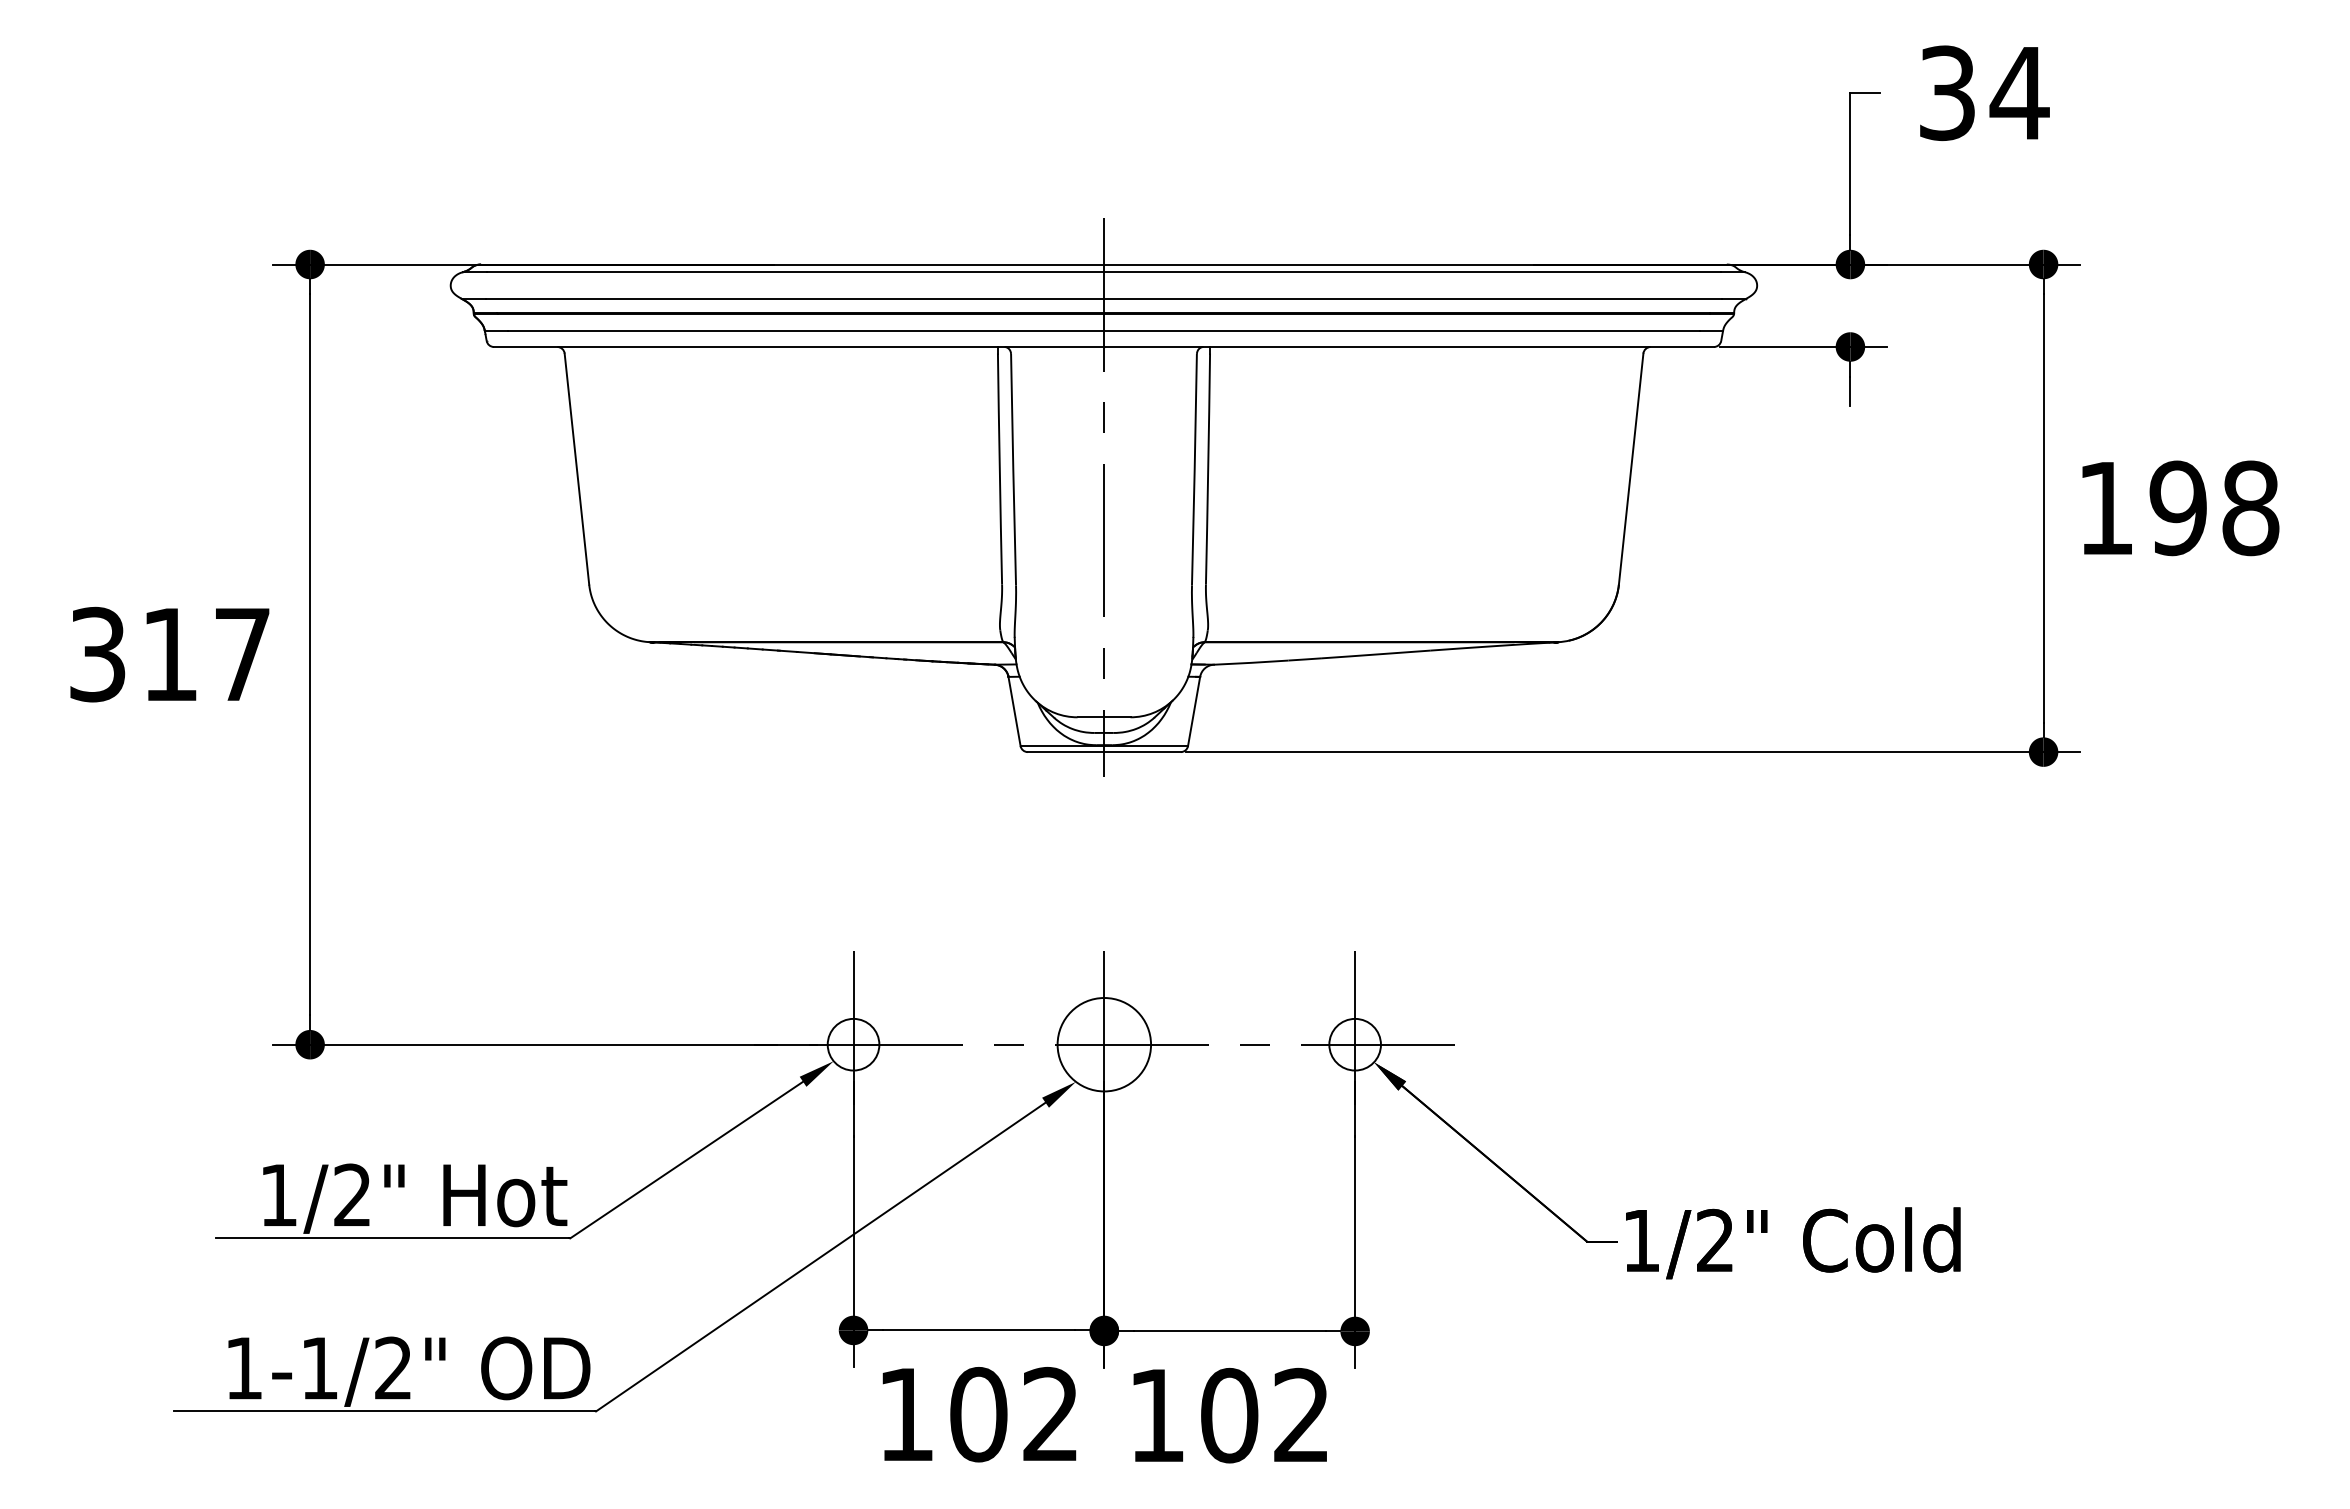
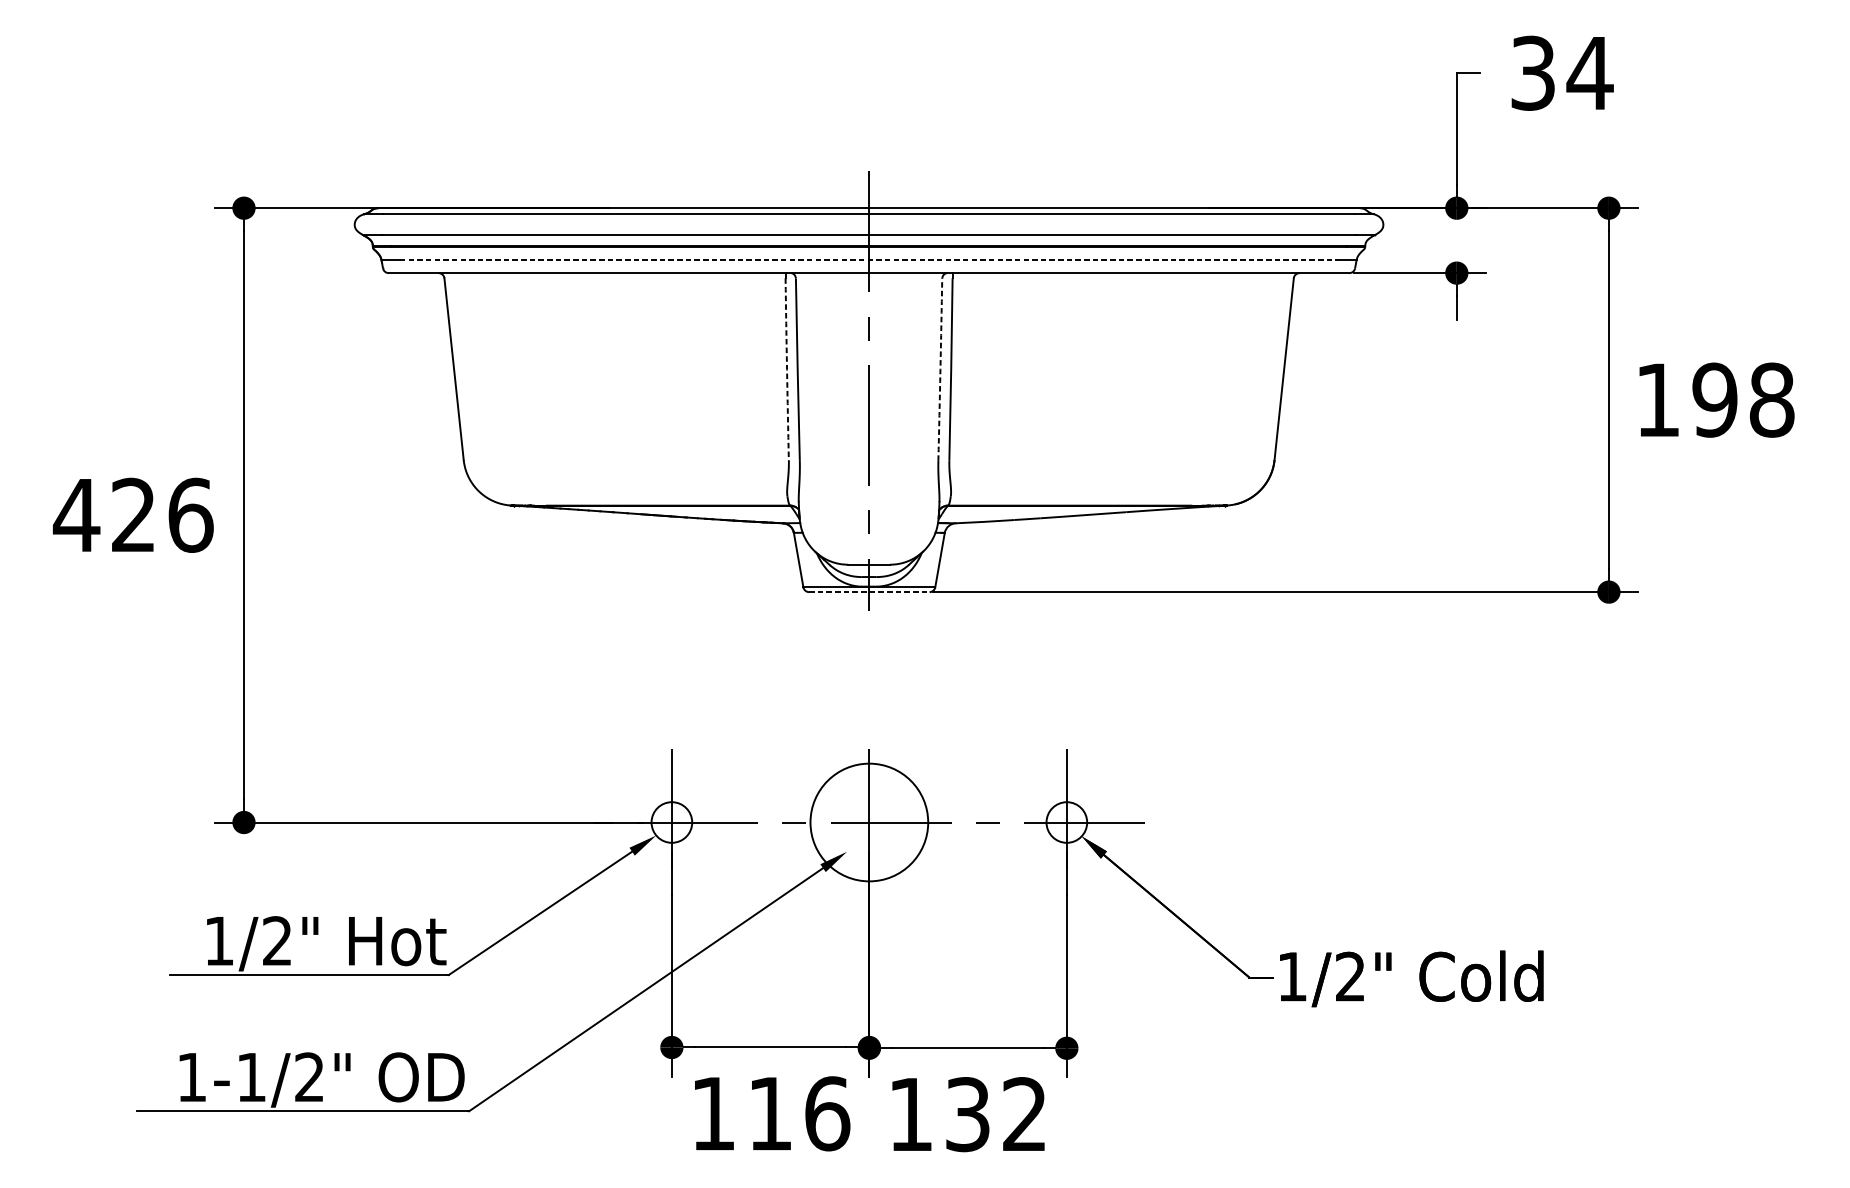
line: (1103, 330) -> (868, 260), solid -> dashed
arc: (999, 469) -> (786, 369), solid -> dashed
arc: (1194, 469) -> (940, 369), solid -> dashed
text: (169, 654) -> (133, 515), 317 -> 426
line: (1104, 752) -> (869, 592), solid -> dashed
circle: (1104, 1044) -> (869, 822), size x1.6
text: (1015, 1414) -> (799, 1113), 102 -> 116
text: (1229, 1415) -> (967, 1114), 102 -> 132

